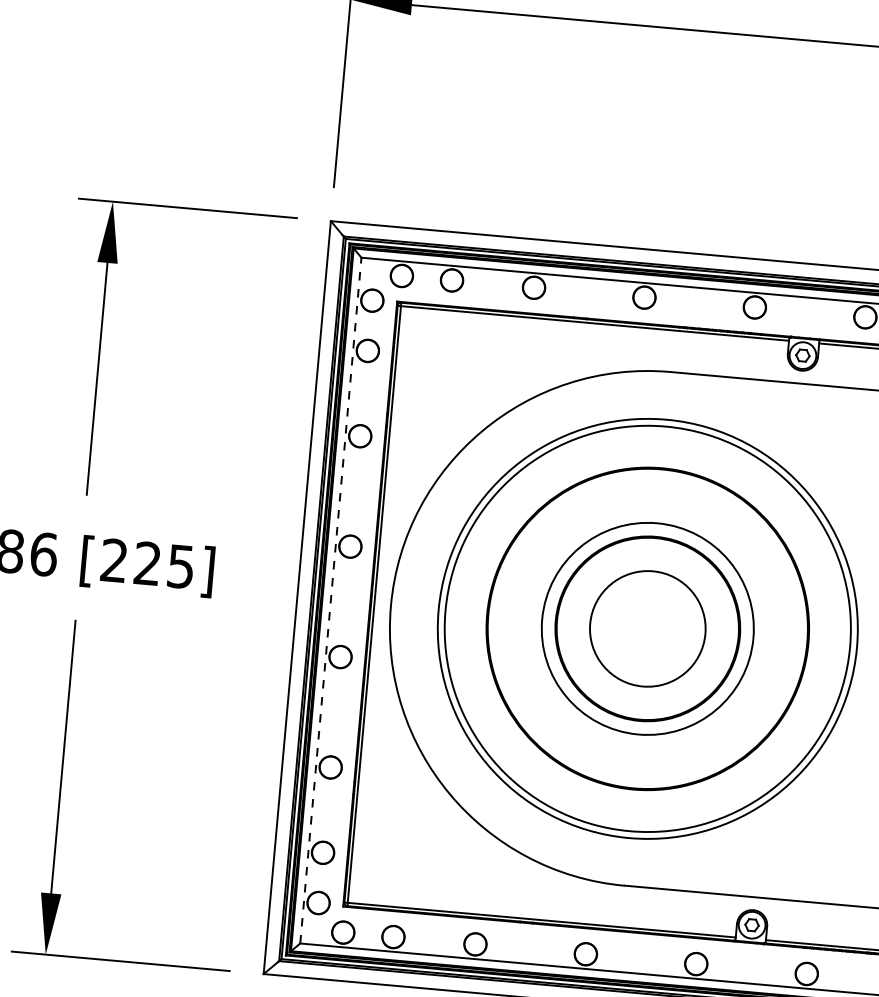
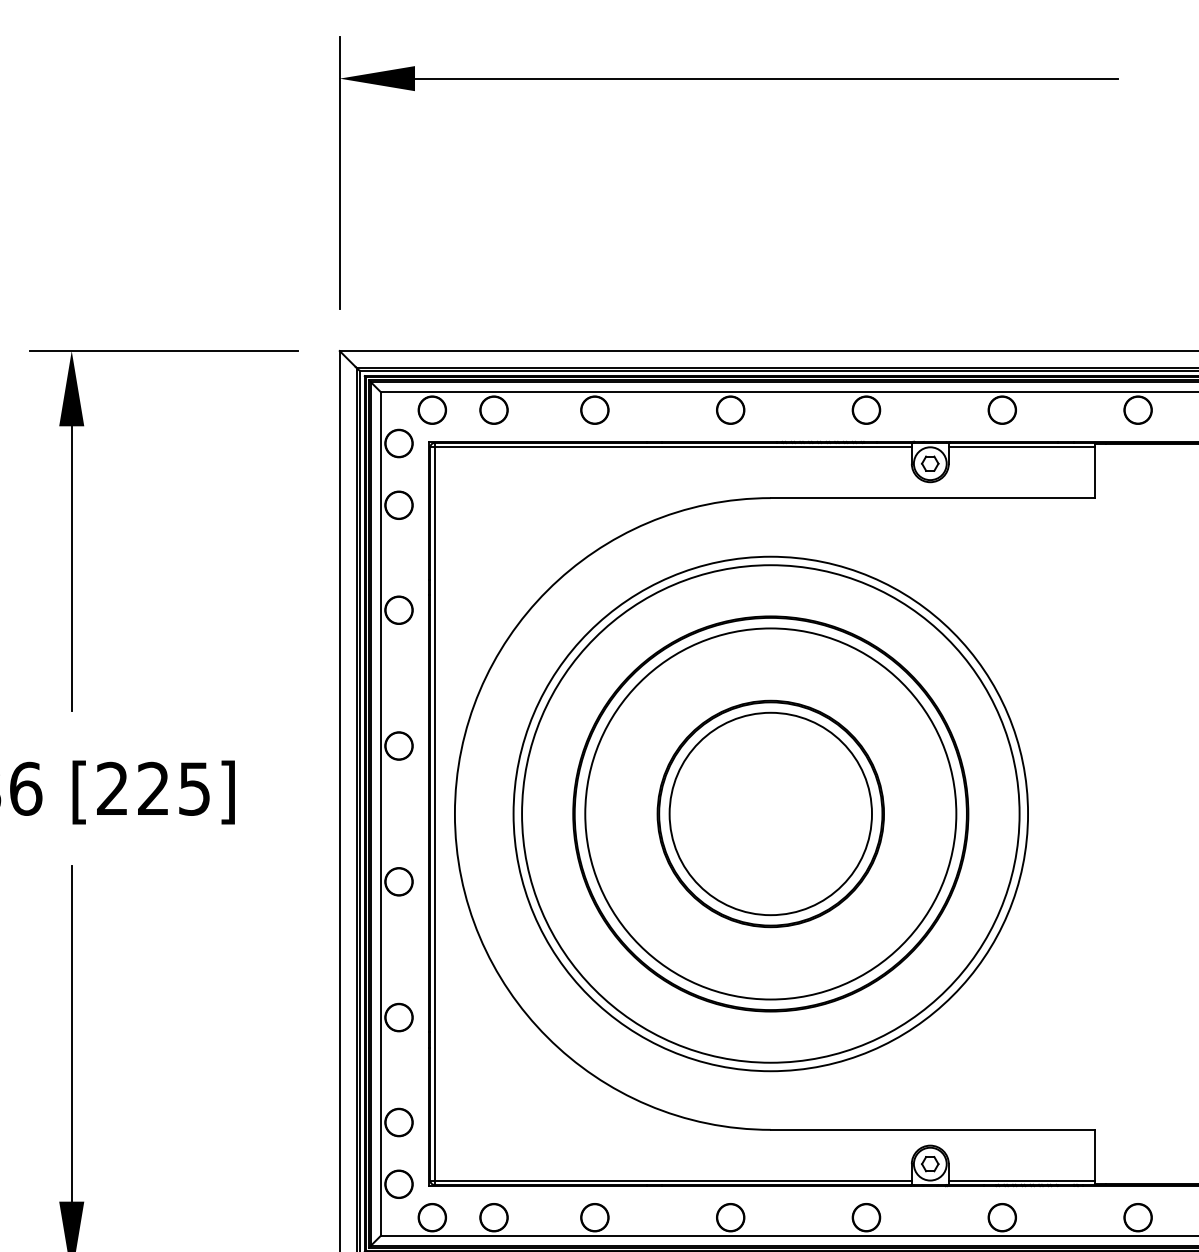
line: (331, 600) -> (381, 813), dashed -> solid
circle: (647, 628) -> (770, 813), size x1.43
circle: (647, 628) -> (770, 813), size x1.43

